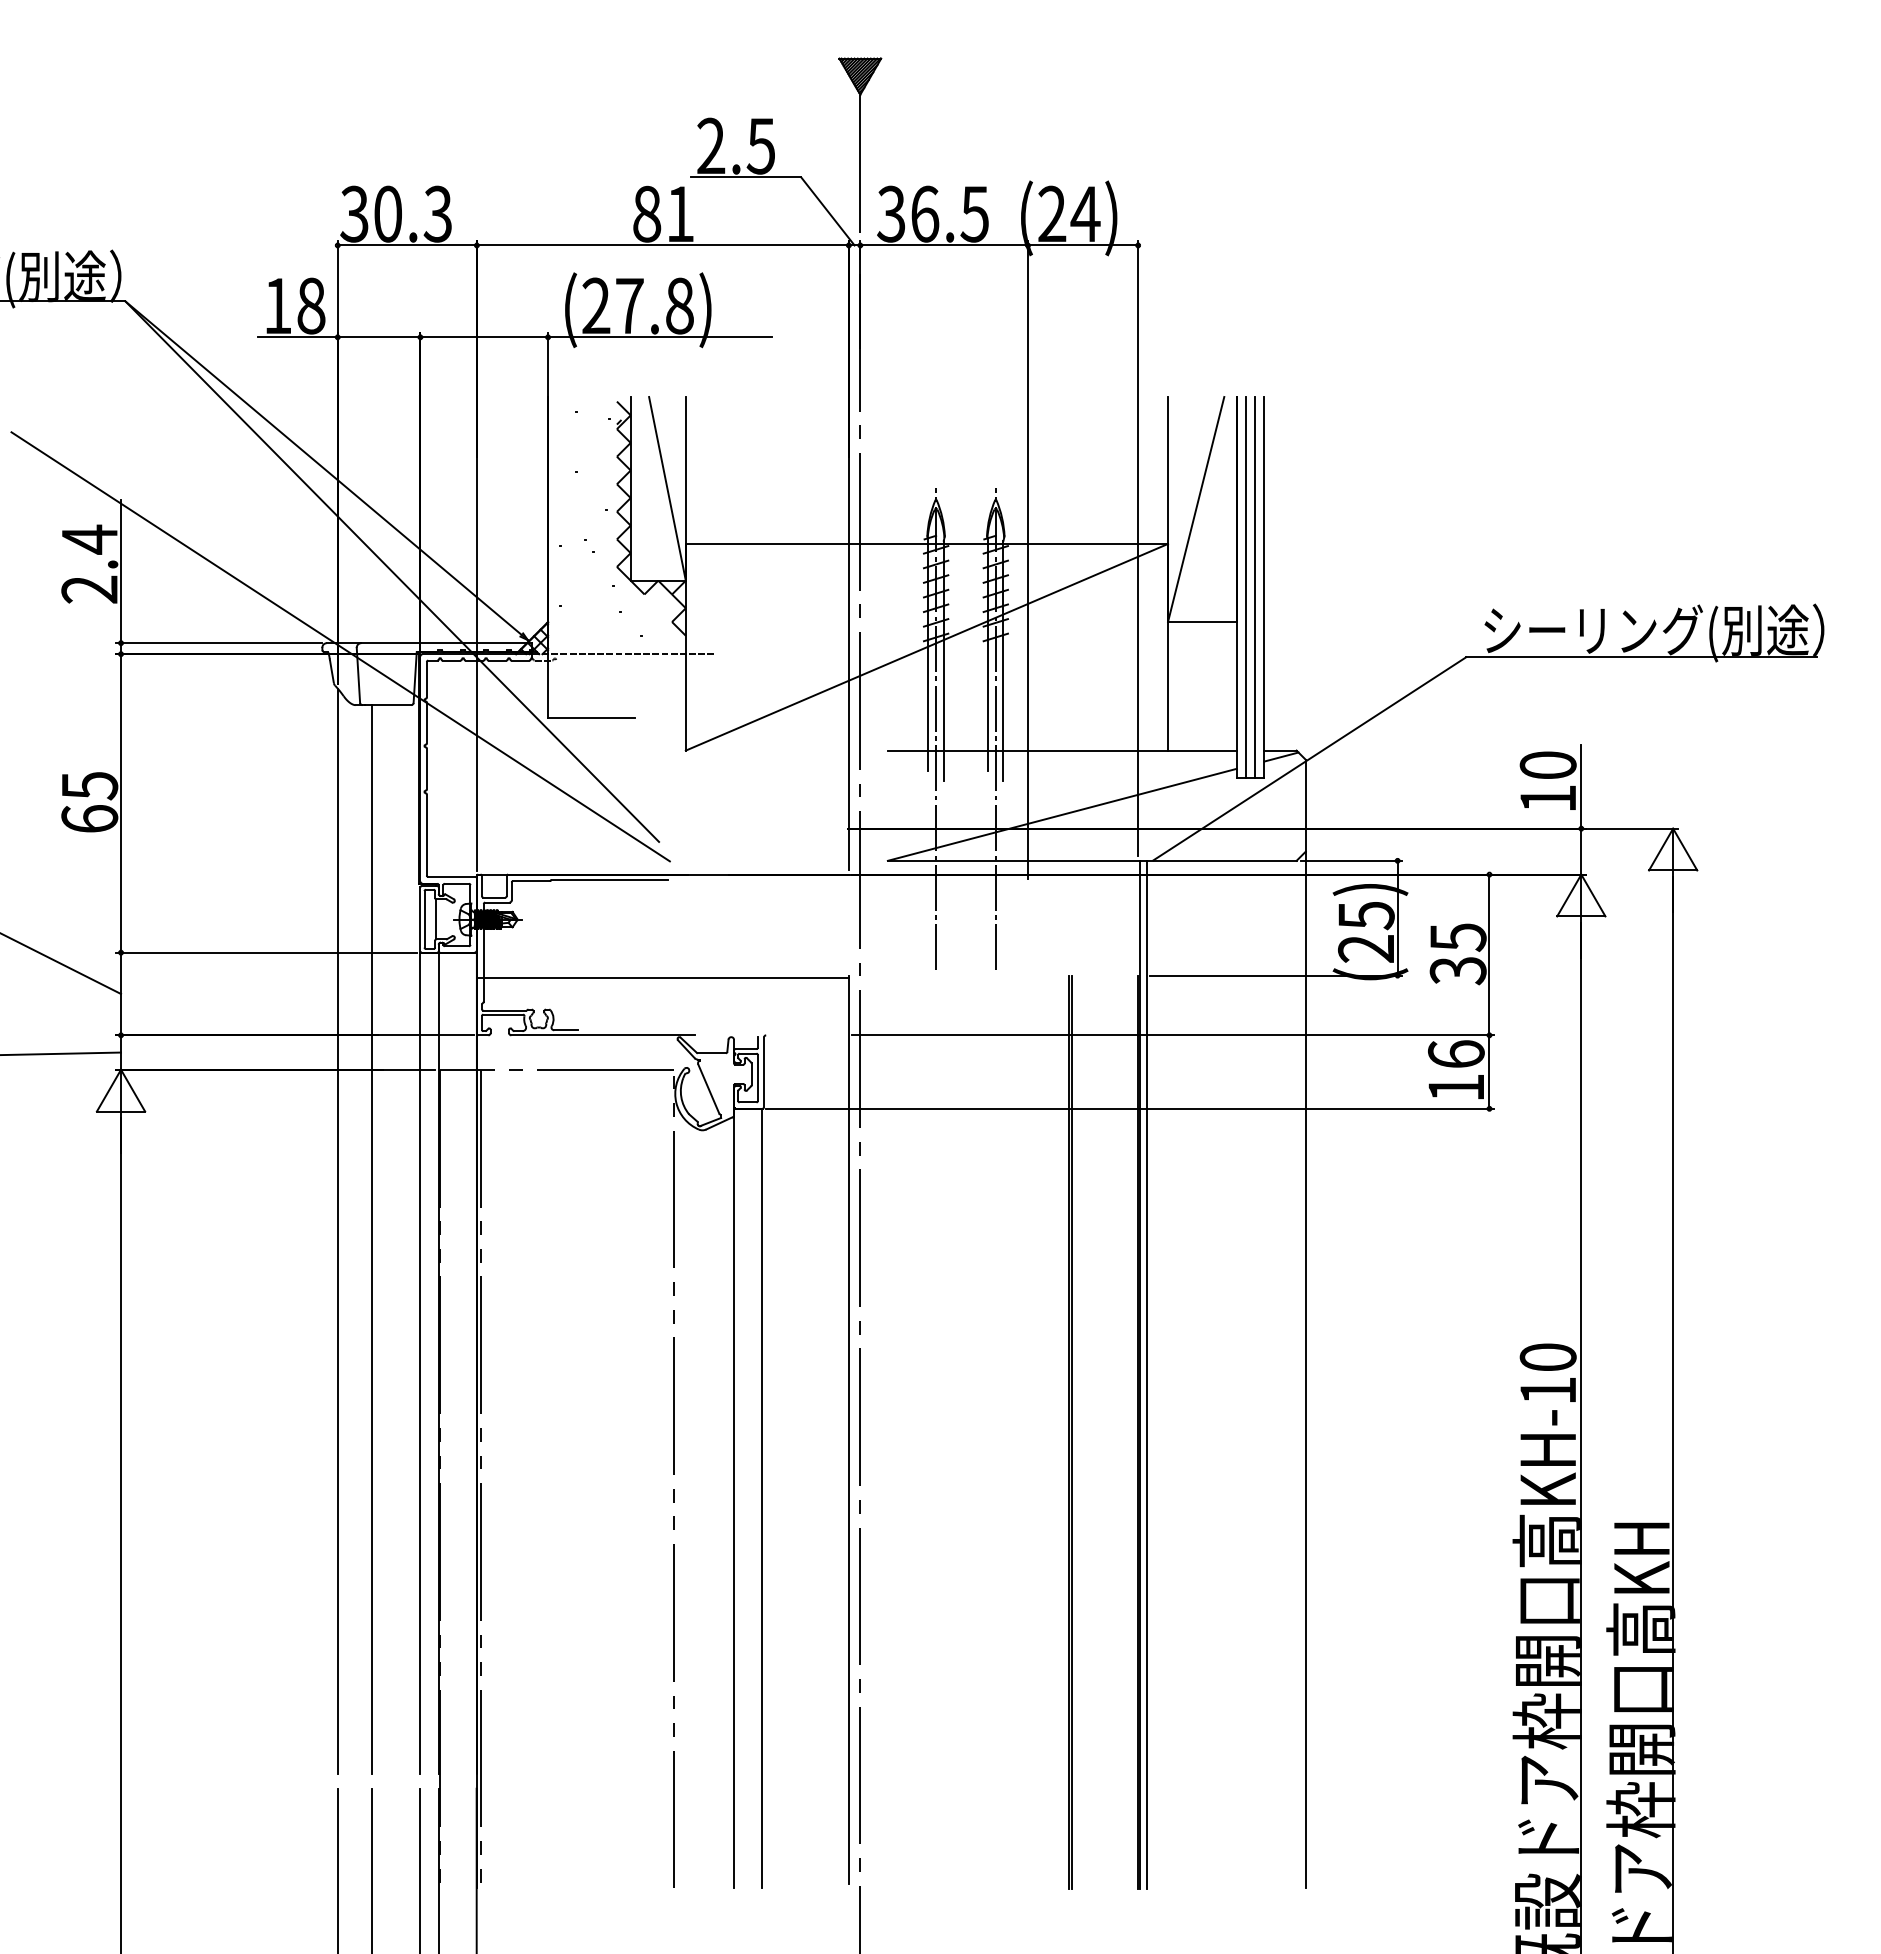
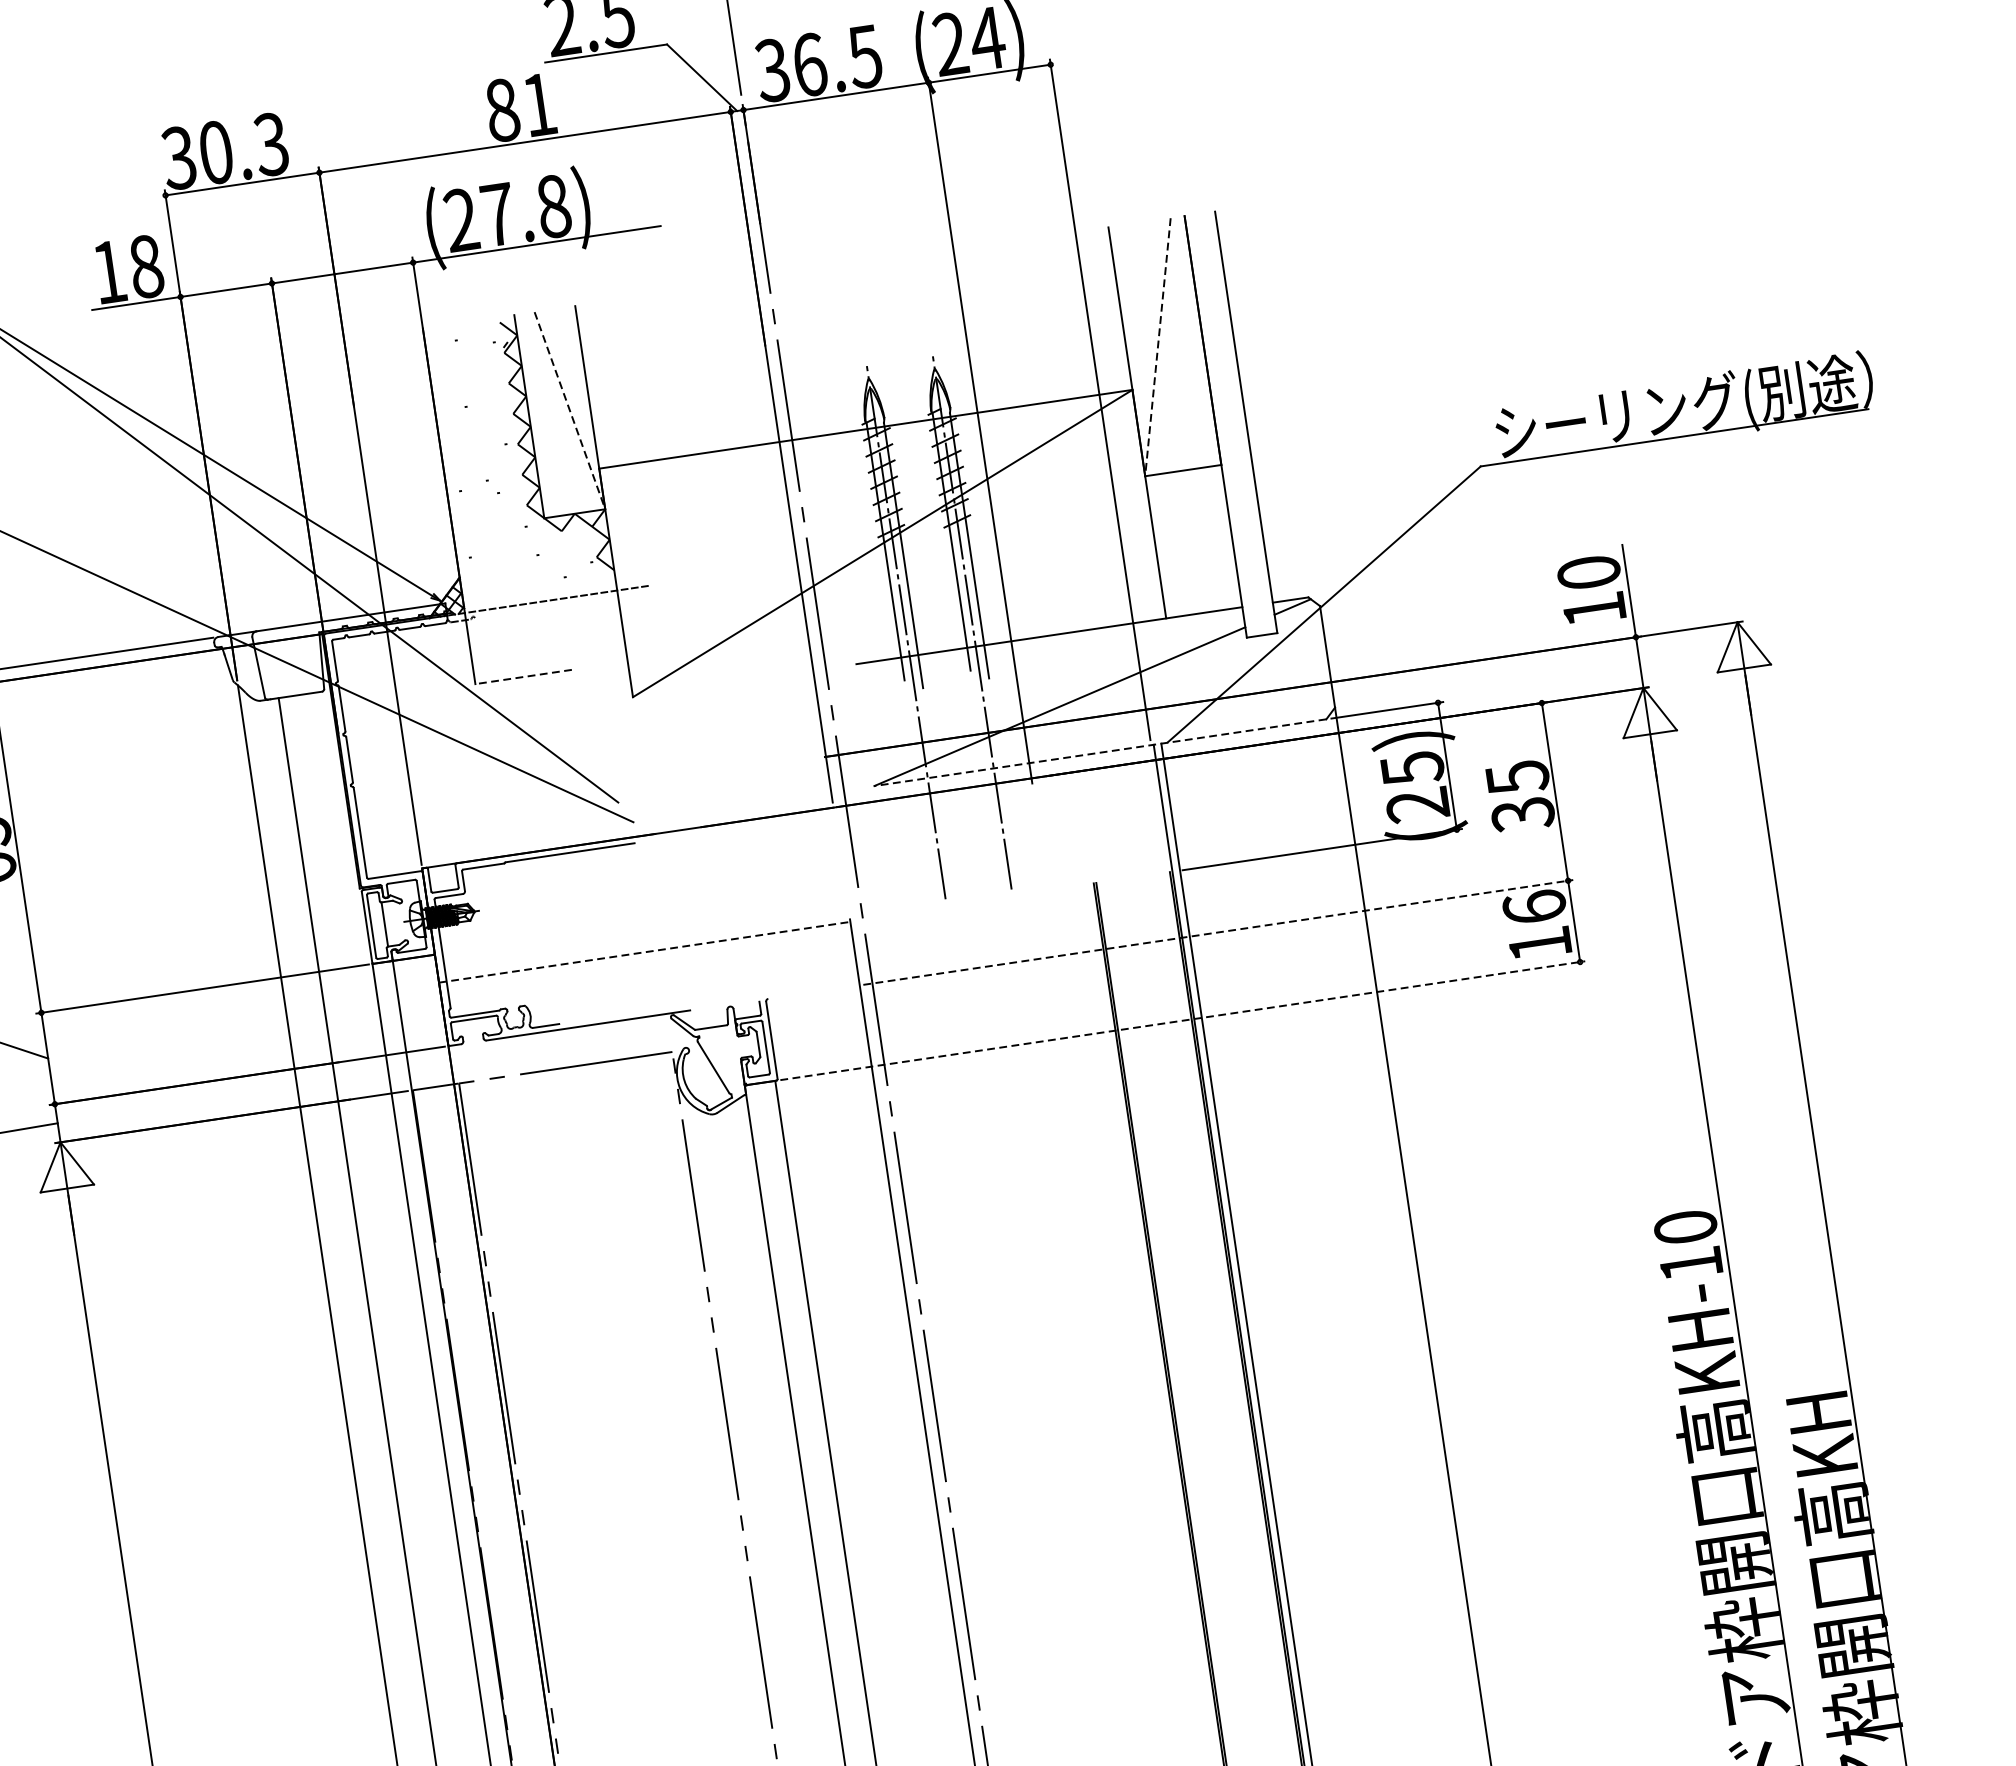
line: (667, 488) -> (569, 410), solid -> dashed
line: (1196, 509) -> (1158, 347), solid -> dashed
line: (1246, 587) -> (1226, 425), removed
line: (1255, 587) -> (1236, 423), removed
line: (591, 718) -> (523, 677), solid -> dashed
line: (1091, 860) -> (1099, 752), solid -> dashed
line: (662, 977) -> (644, 951), solid -> dashed
line: (1173, 1035) -> (1218, 932), solid -> dashed
line: (1130, 1108) -> (1183, 1020), solid -> dashed

